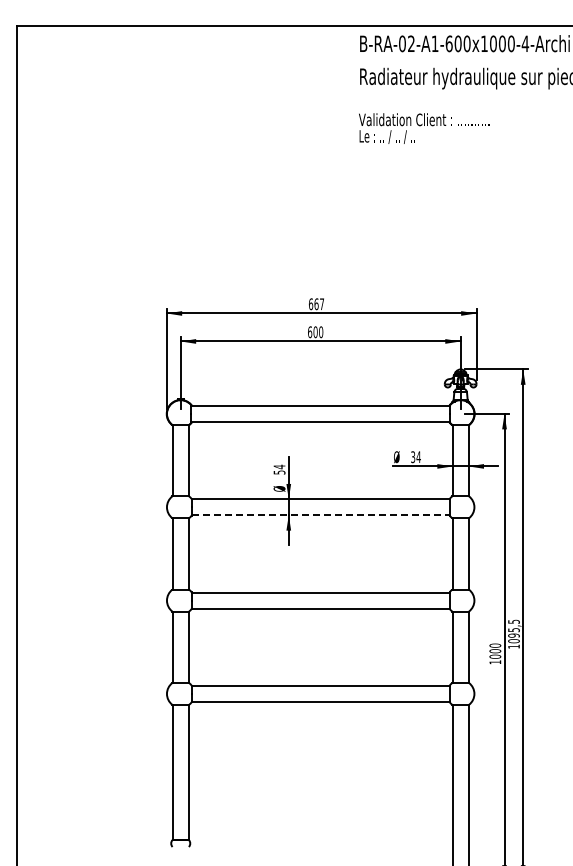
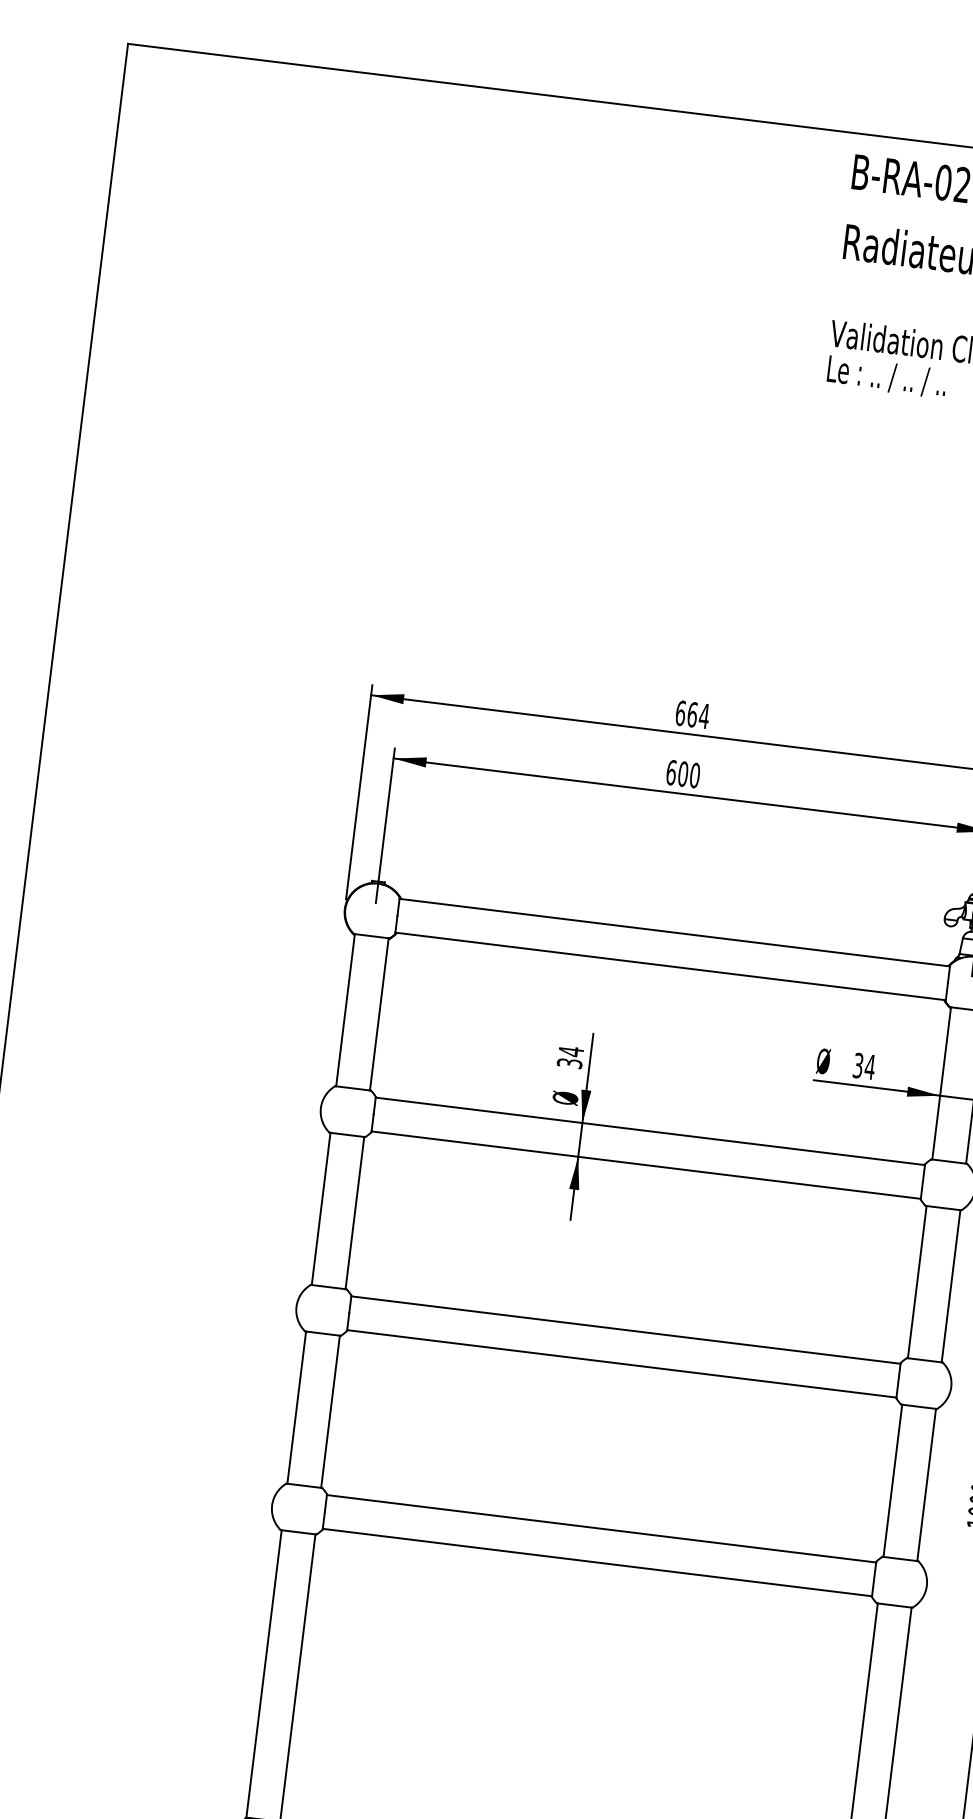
text: (321, 303) -> (703, 714), 667 -> 664
text: (278, 472) -> (567, 1063), 54 -> 34
line: (320, 515) -> (645, 1165), dashed -> solid

